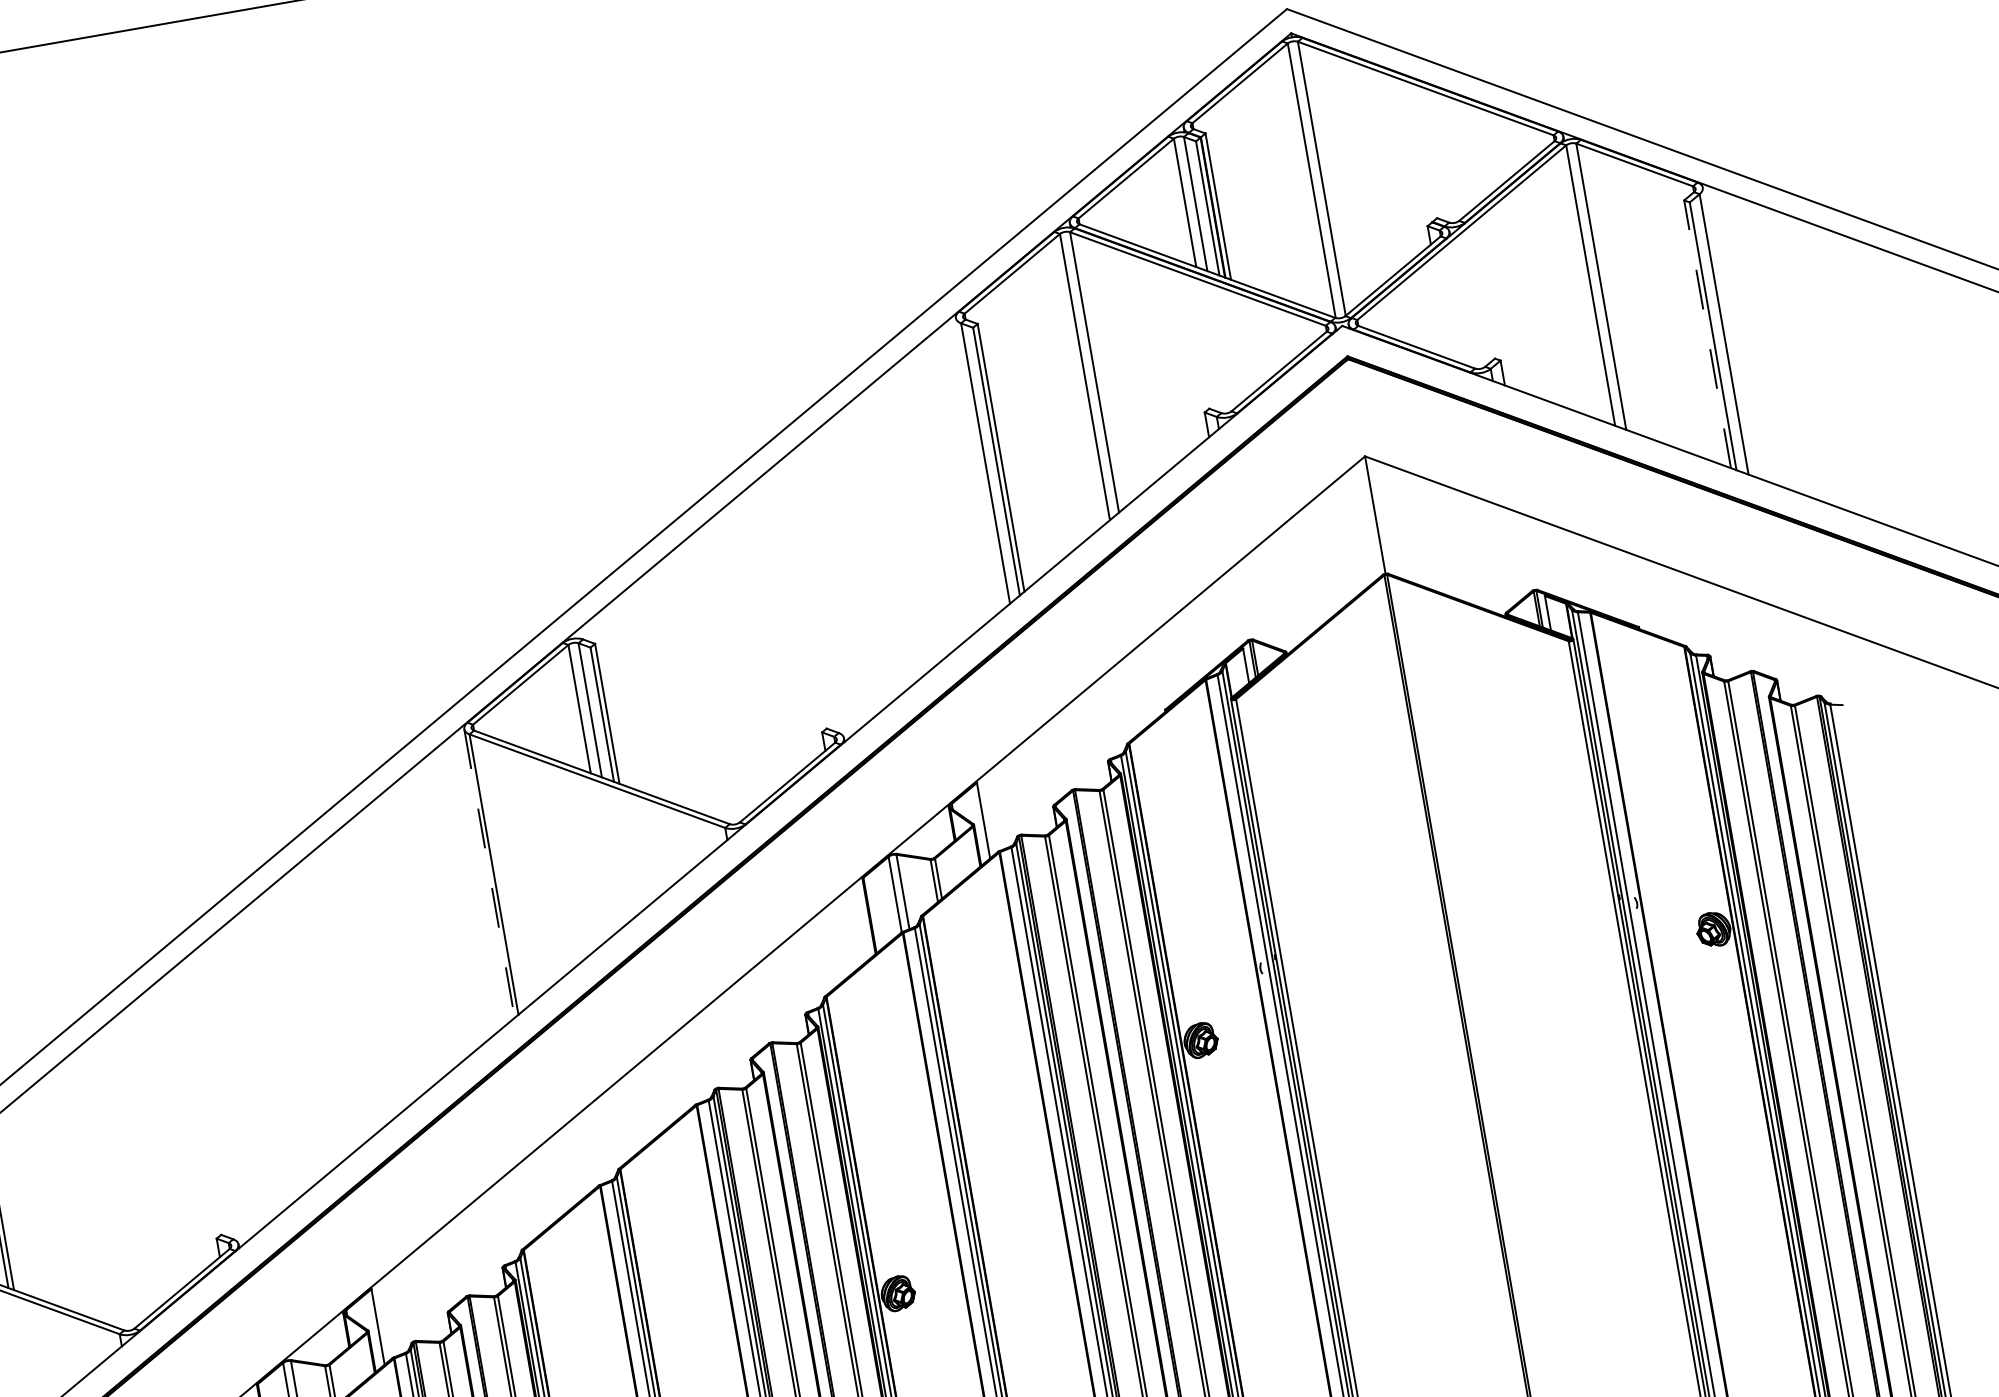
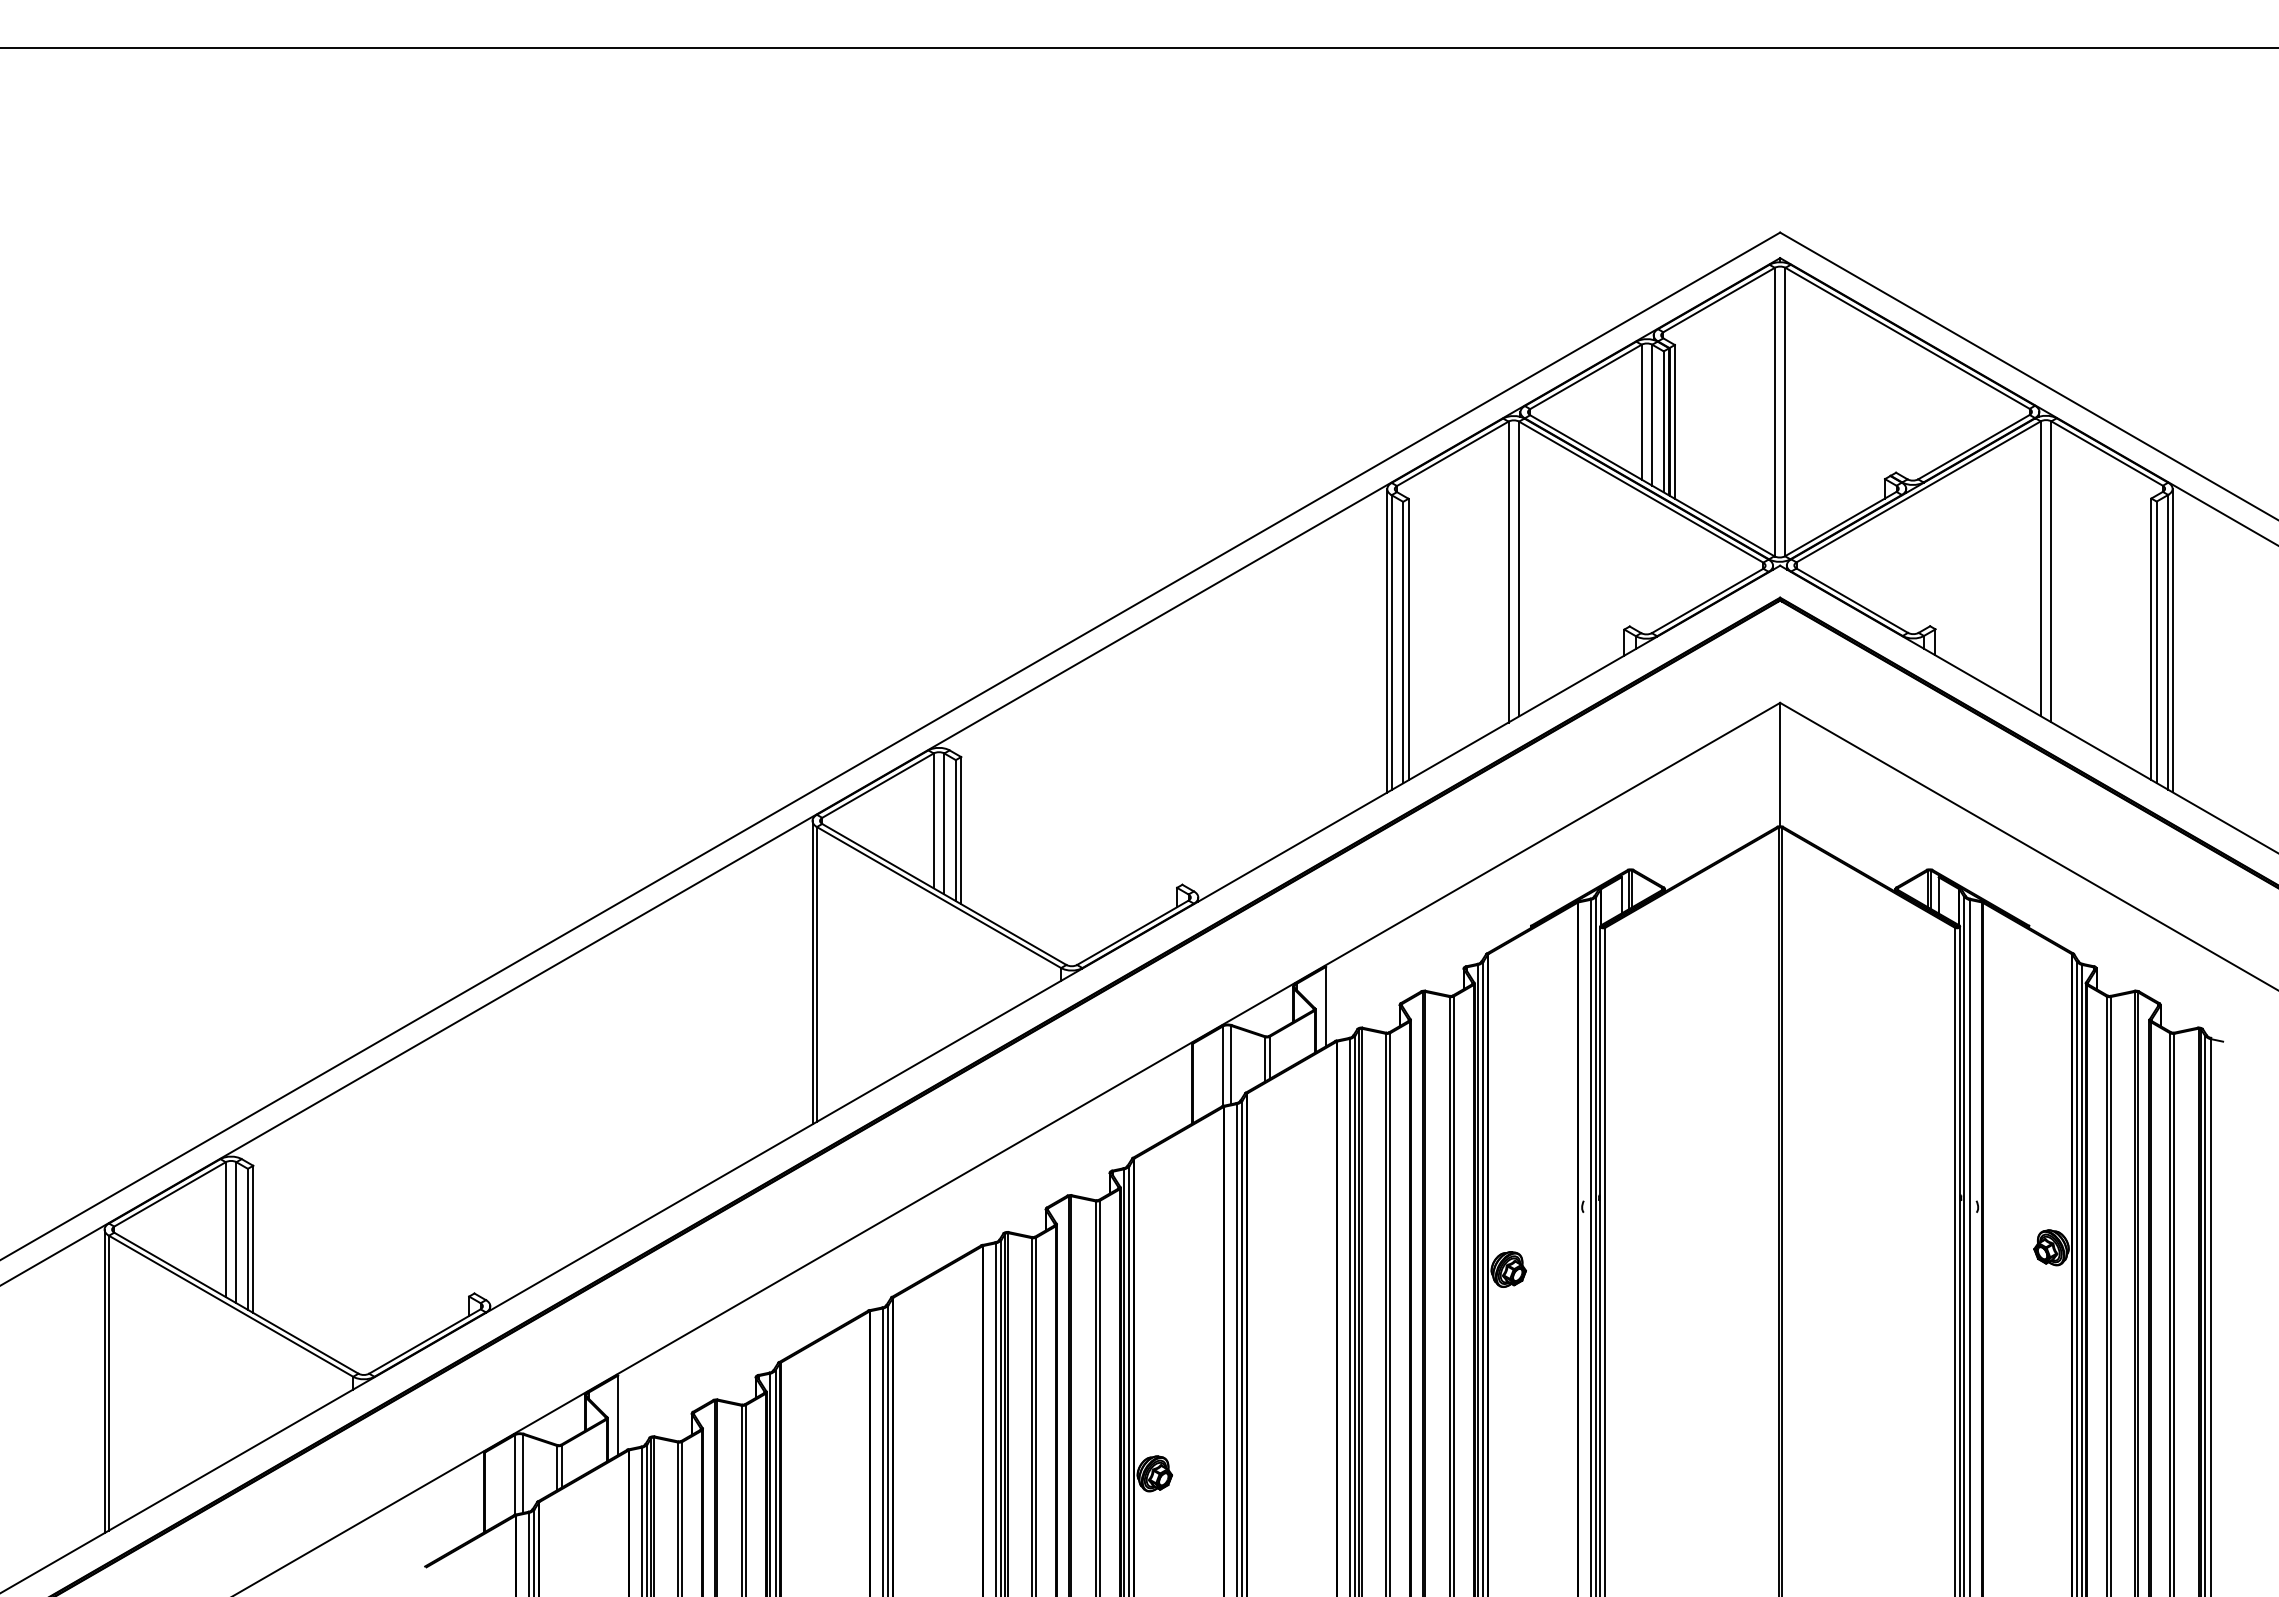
line: (1727, 331) -> (2172, 640), added
line: (1707, 334) -> (2151, 639), dashed -> solid
line: (981, 462) -> (1387, 640), added
line: (489, 873) -> (812, 972), dashed -> solid

